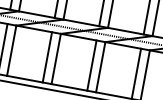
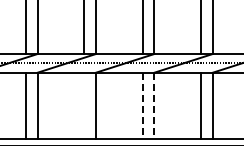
line: (47, 57) -> (84, 105), removed
line: (91, 65) -> (142, 105), solid -> dashed
line: (100, 67) -> (154, 105), solid -> dashed

